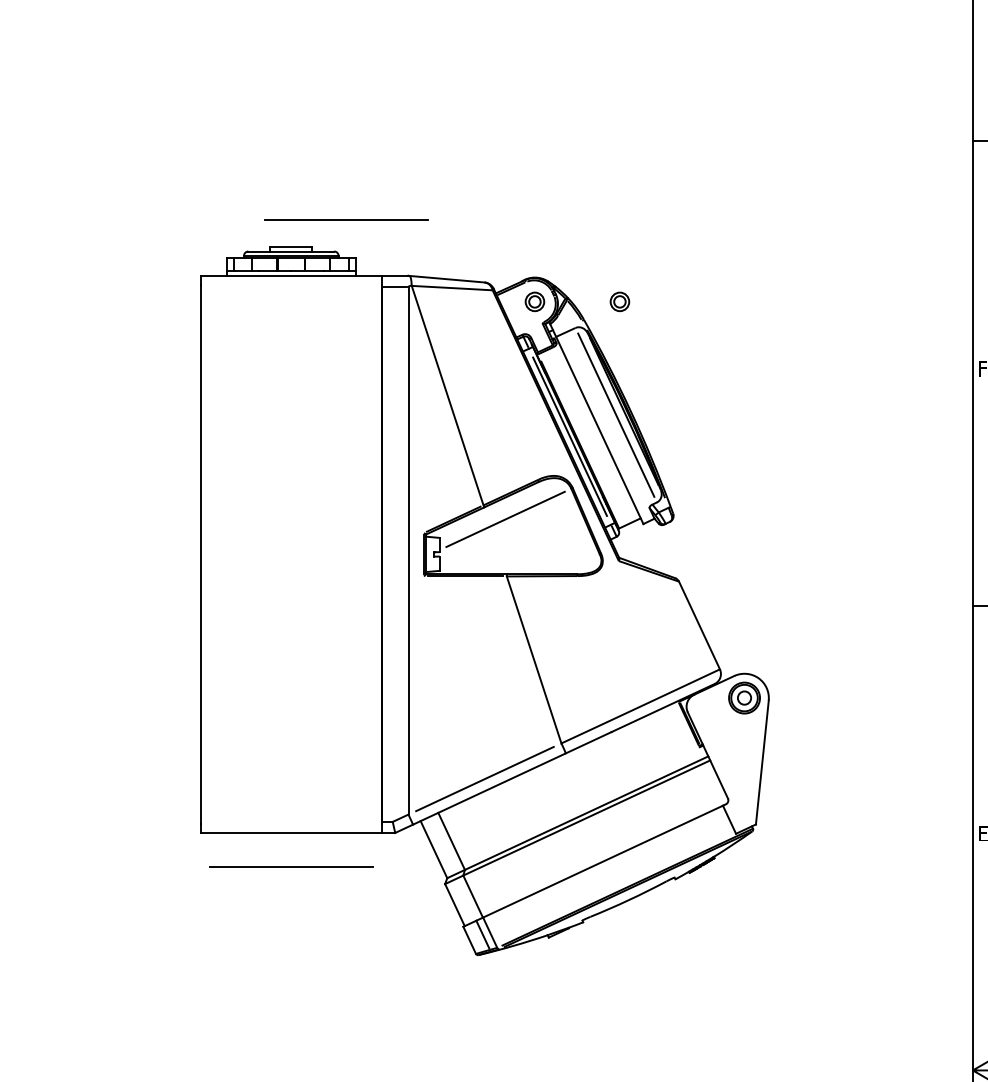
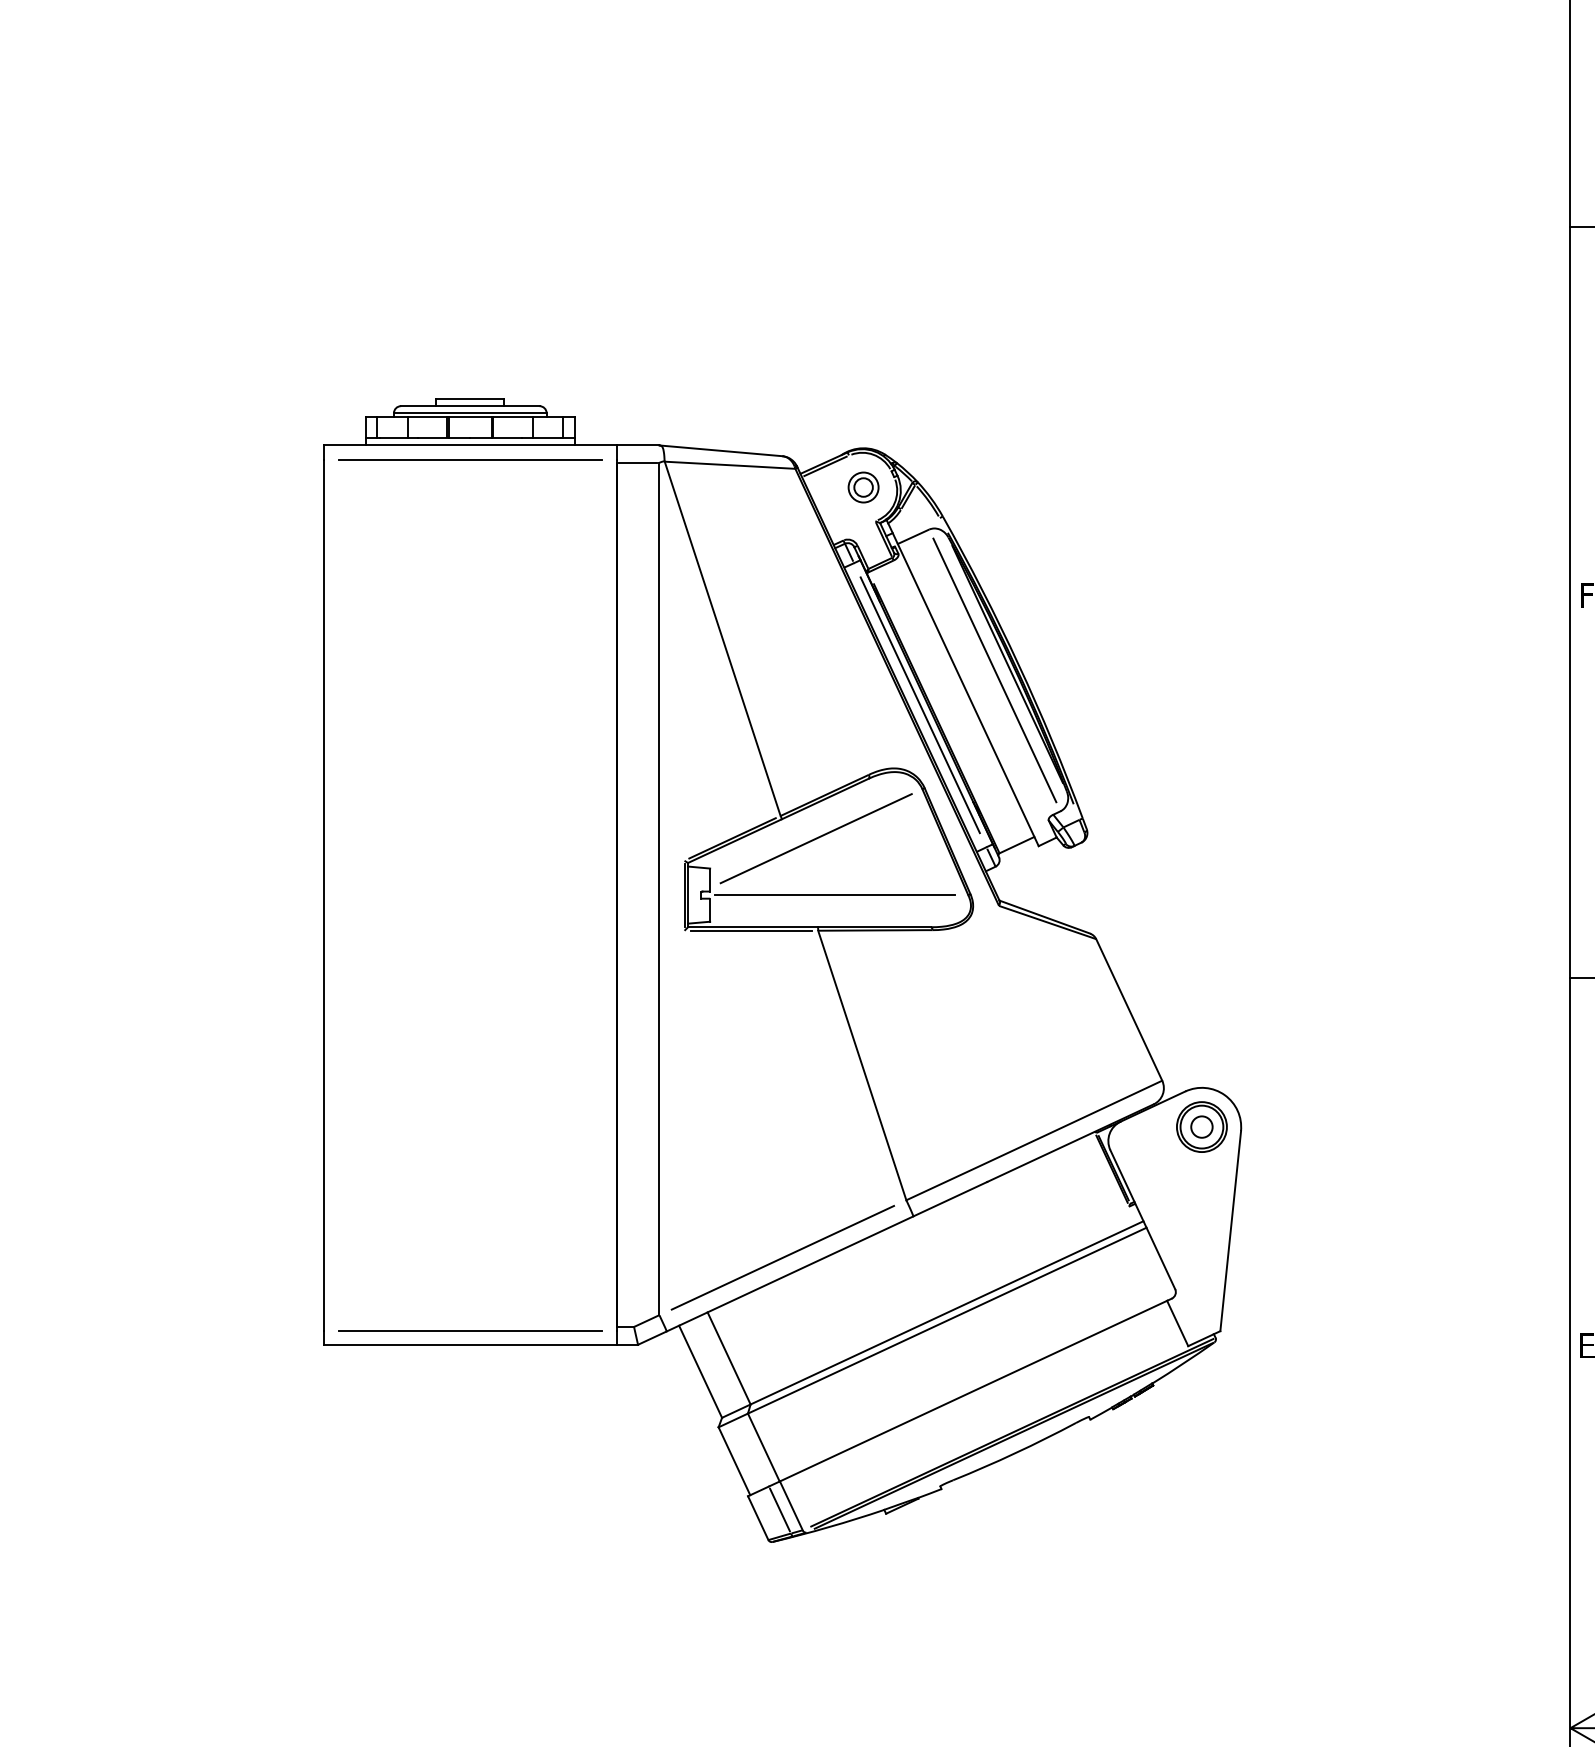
line: (346, 219) -> (470, 459), moved
part: (619, 301) -> (1000, 486), removed
line: (516, 554) -> (833, 895), added
line: (291, 866) -> (470, 1329), moved

